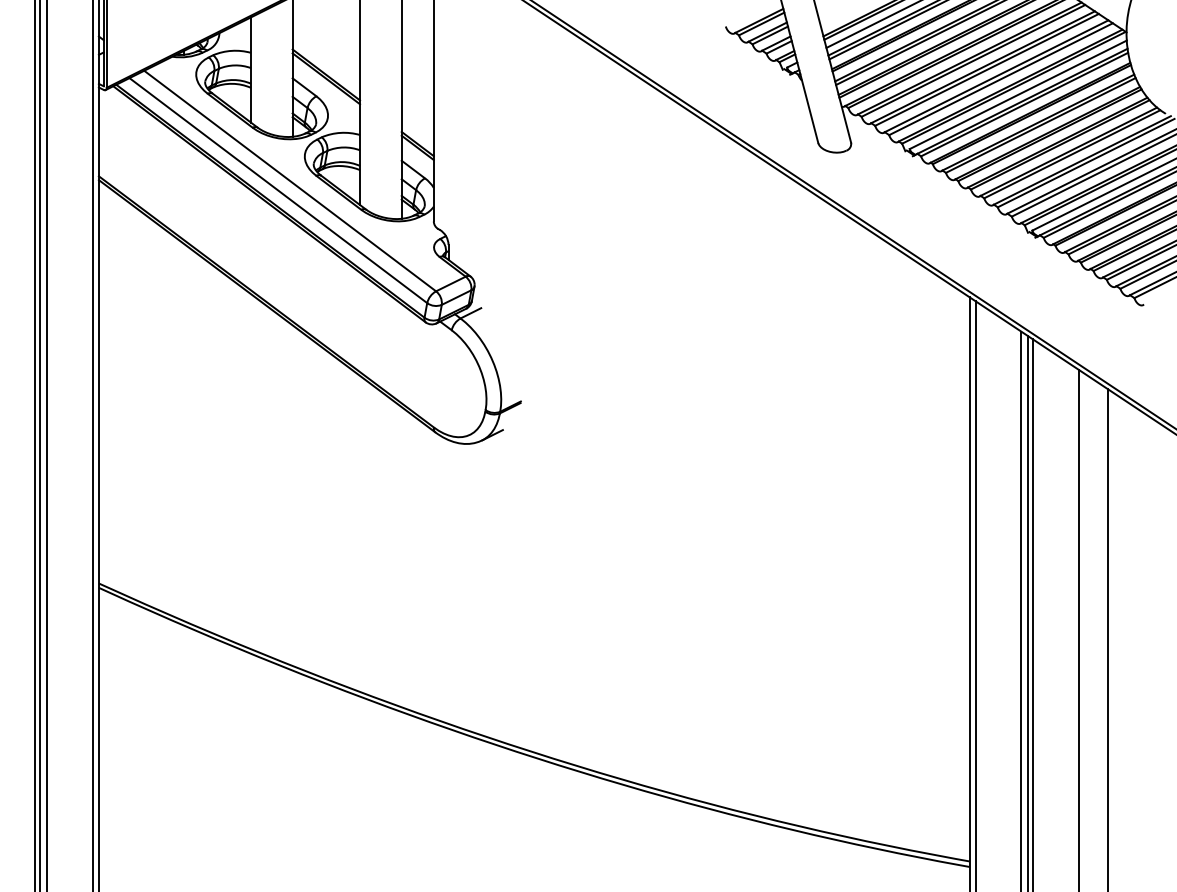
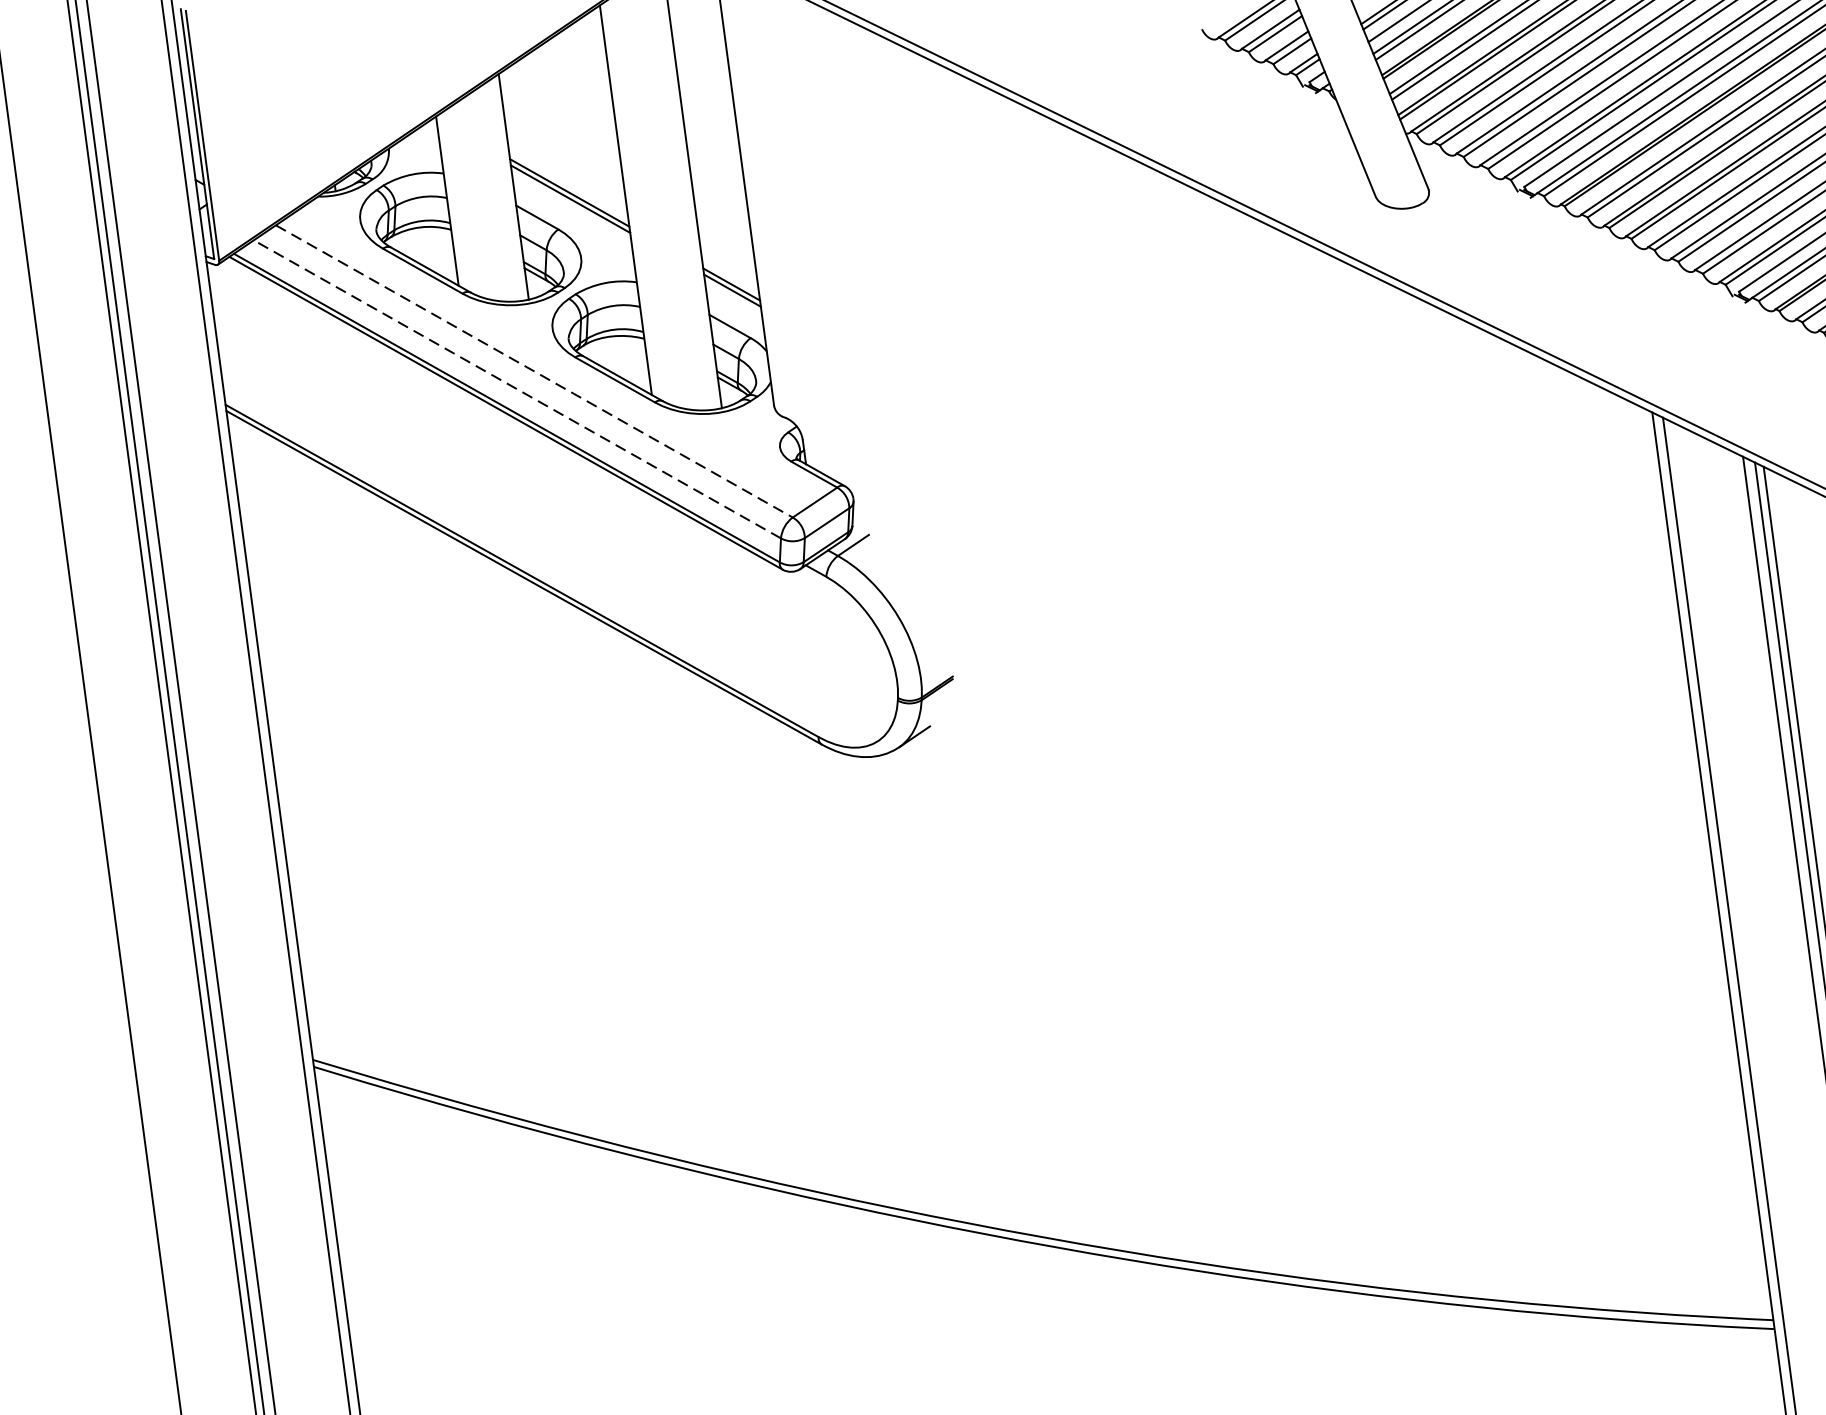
line: (290, 181) -> (534, 372), solid -> dashed
line: (278, 190) -> (517, 389), solid -> dashed

